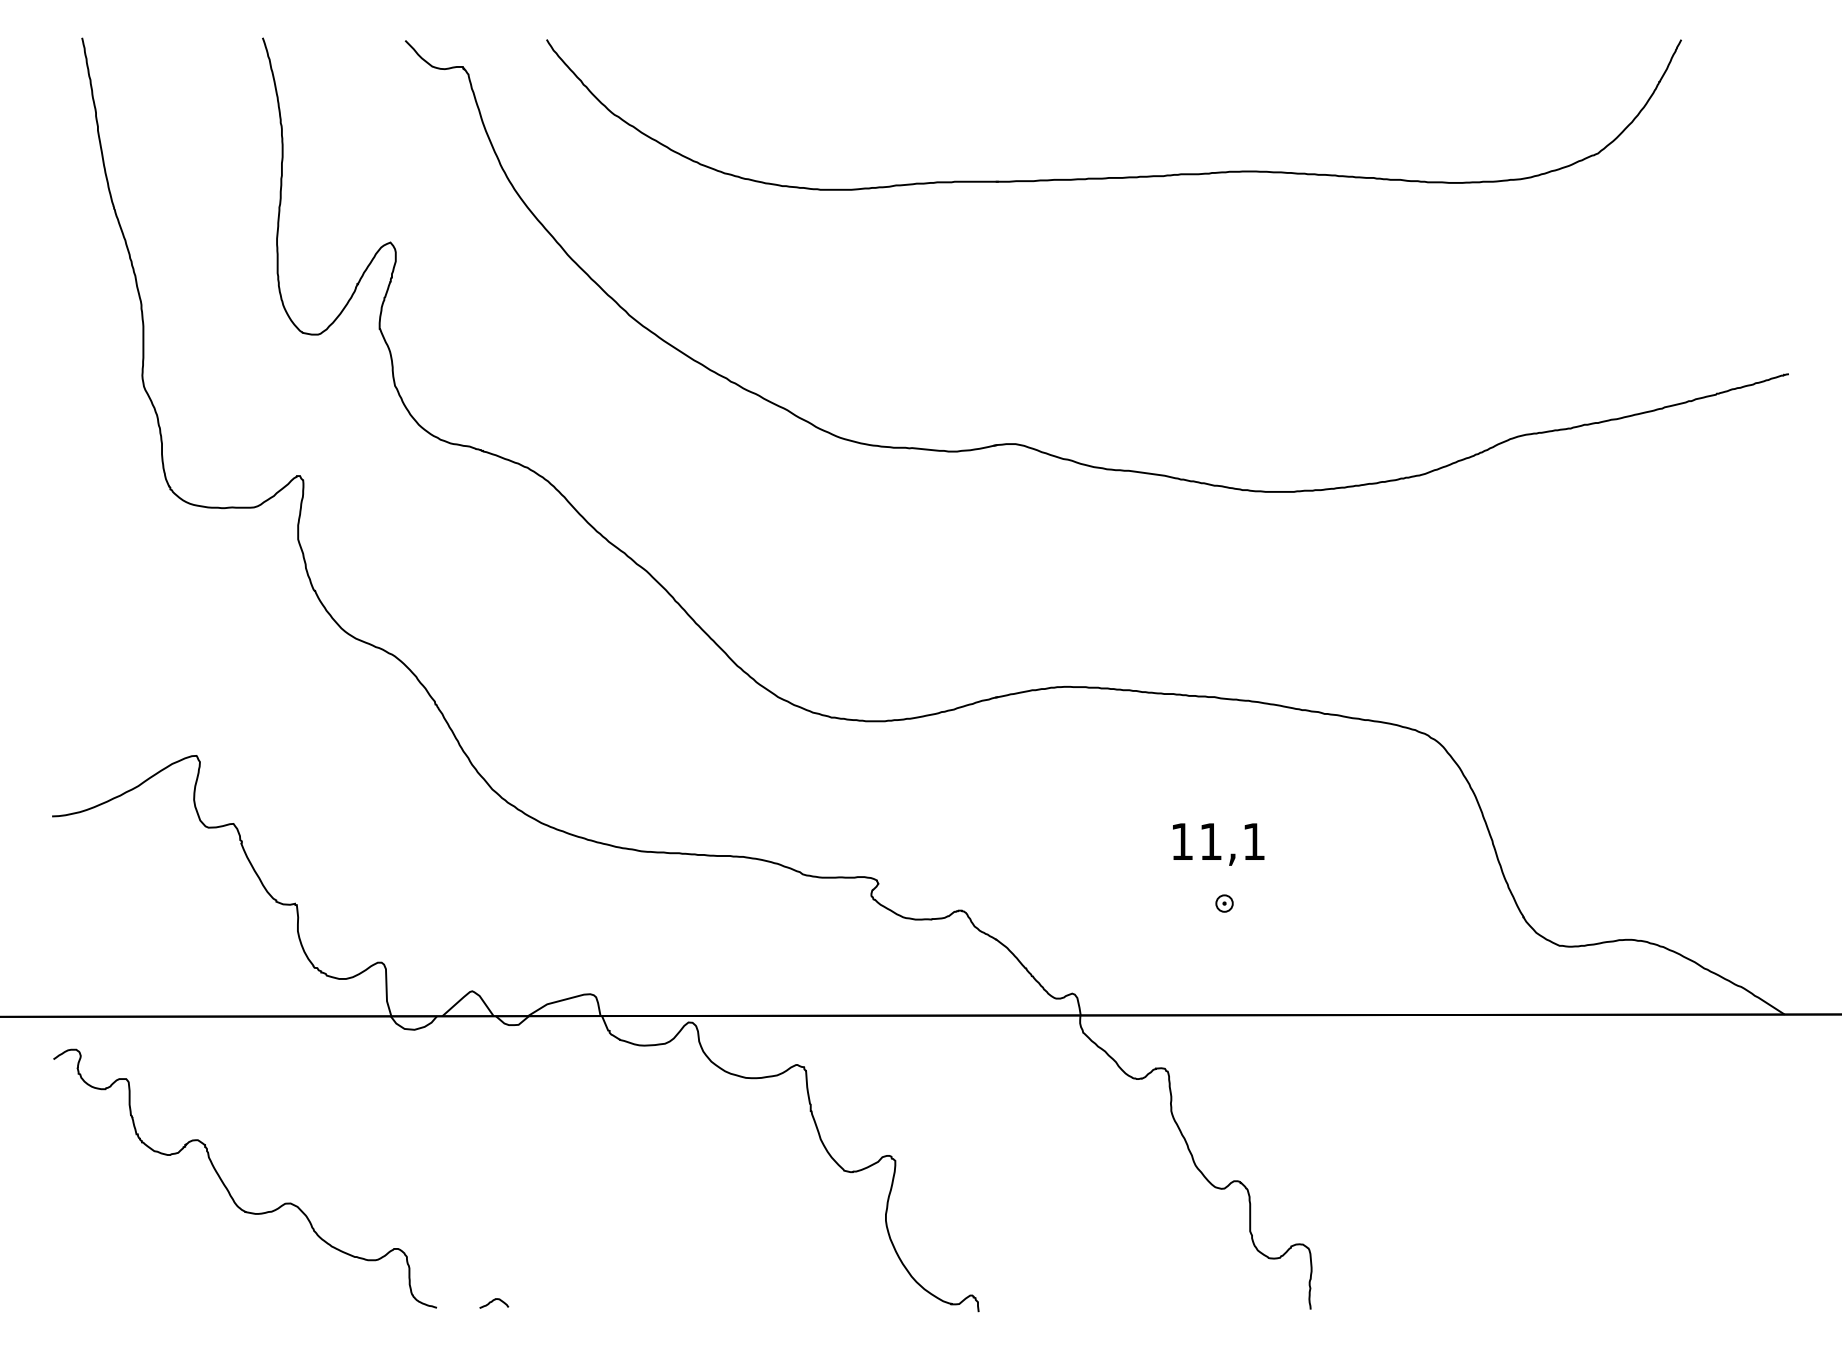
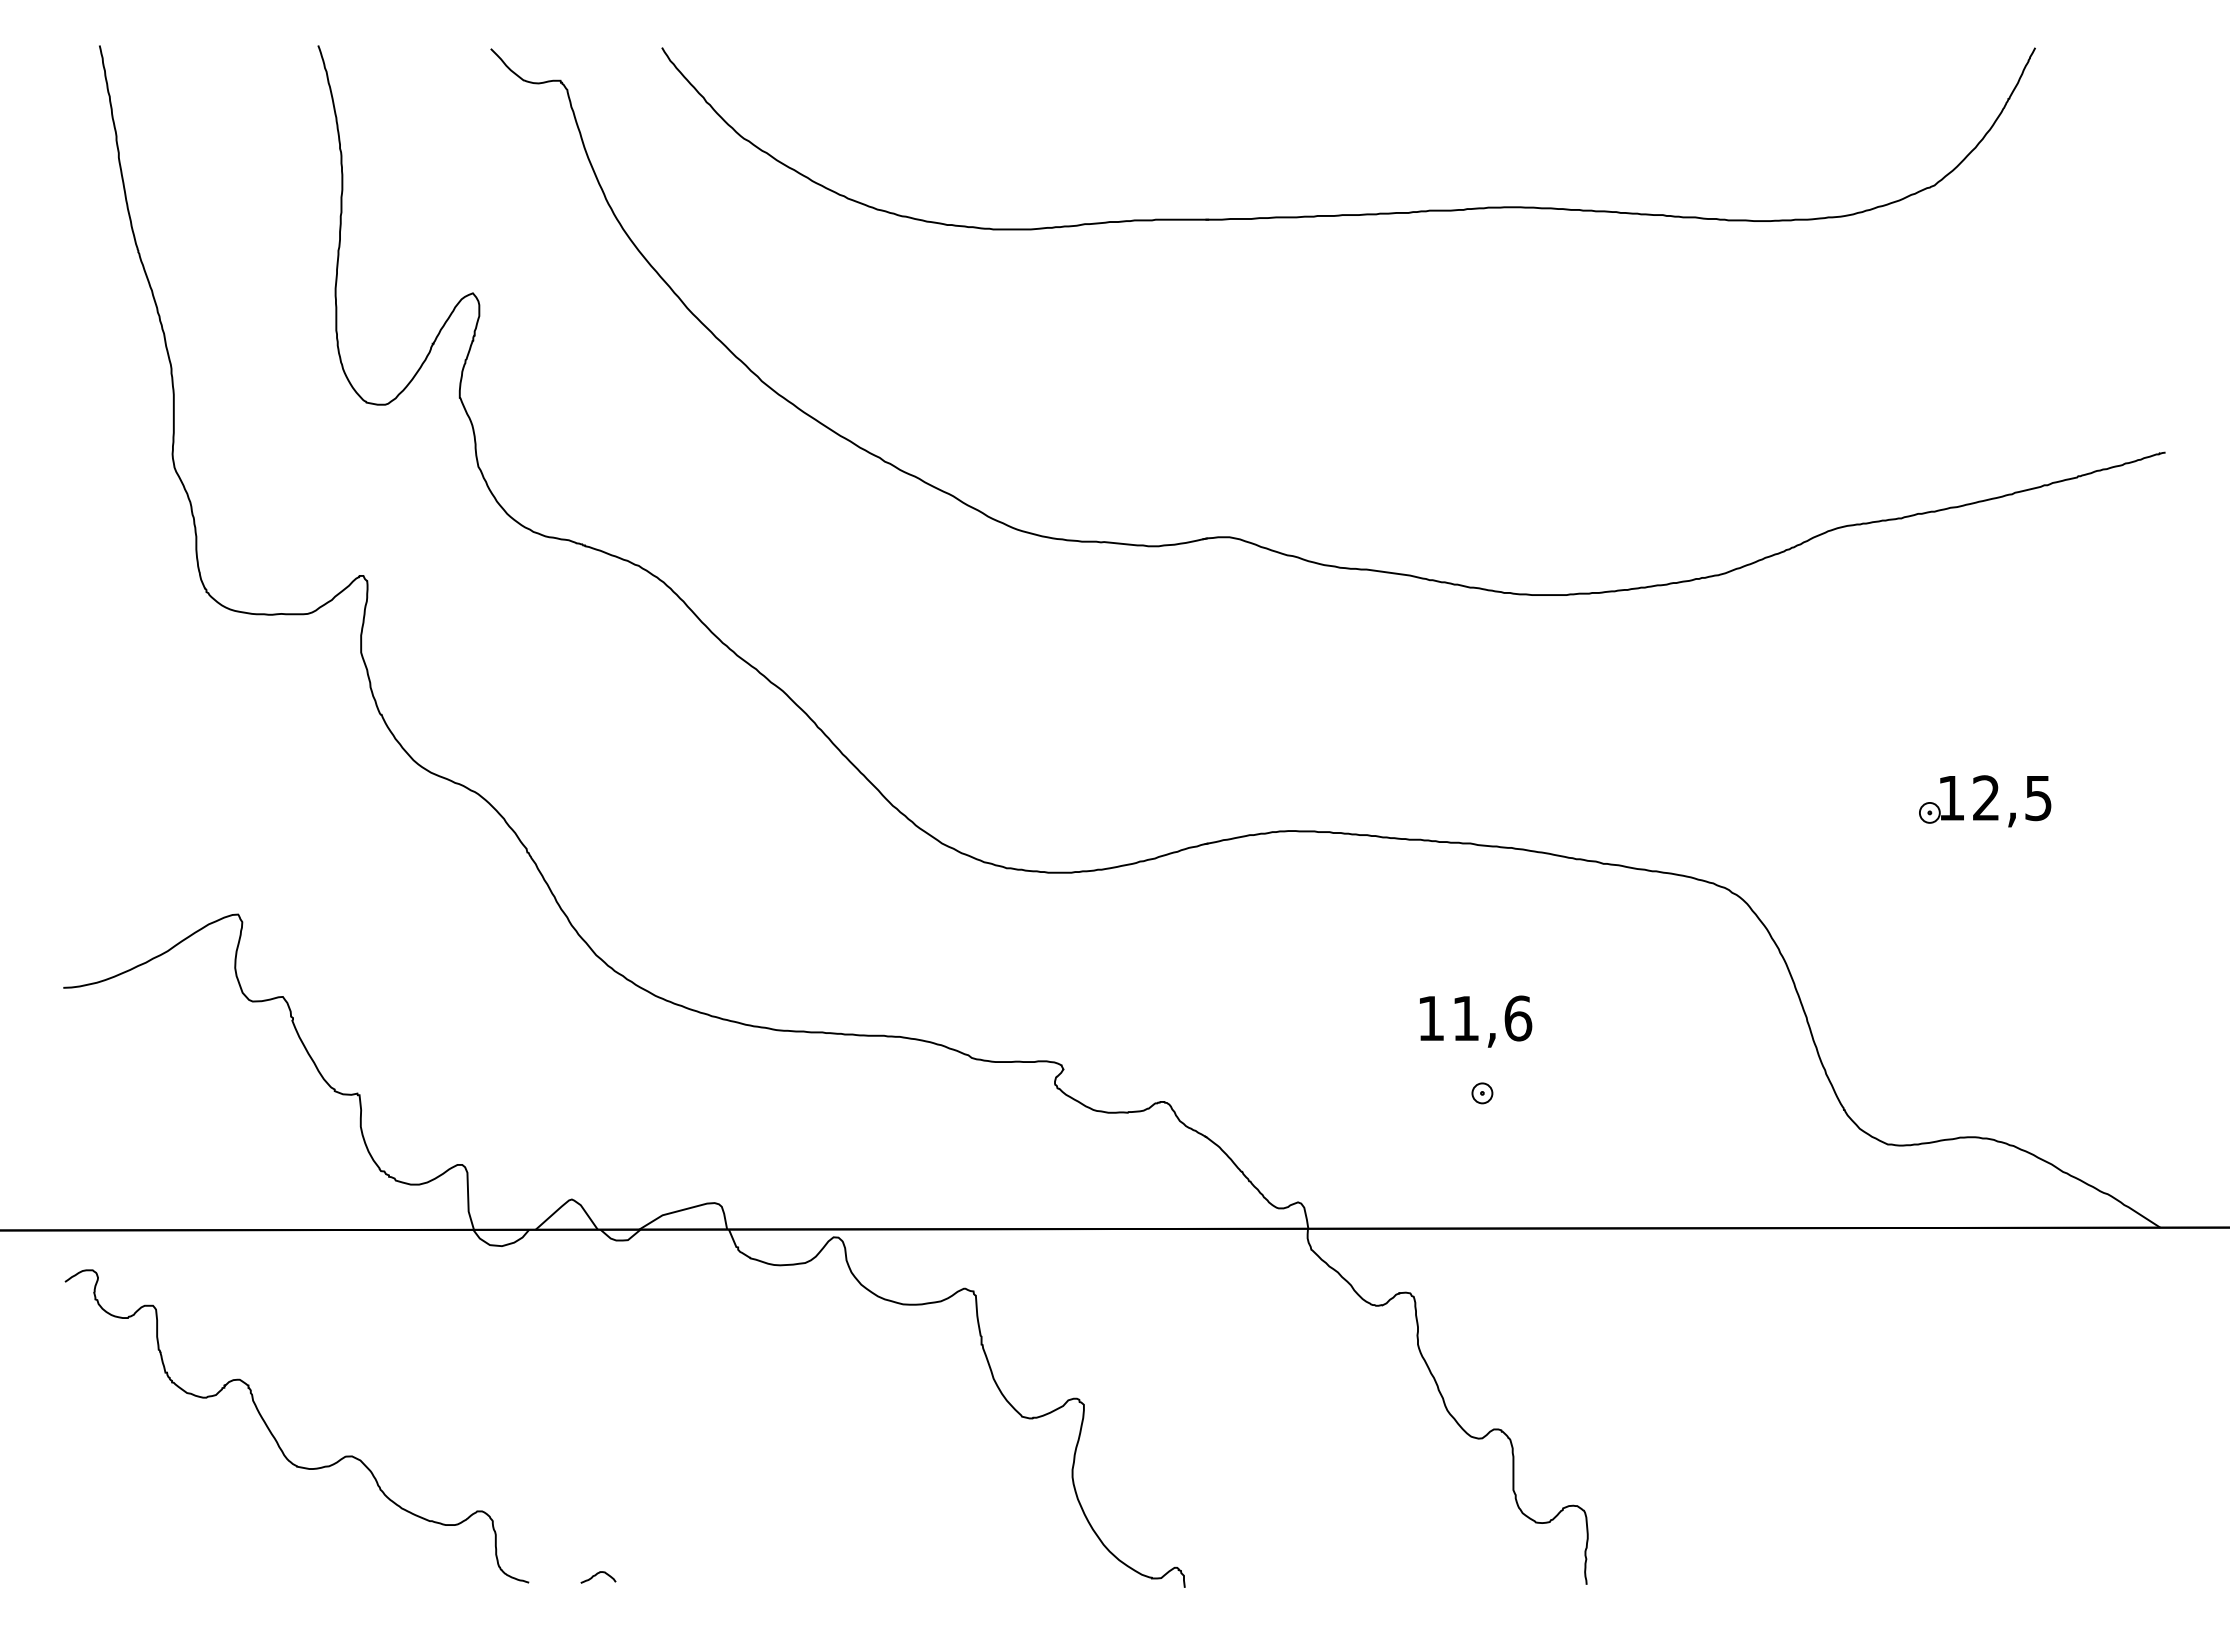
part: (1640, 662) -> (1985, 801), added
text: (1254, 841) -> (1518, 1018), 11,1 -> 11,6

